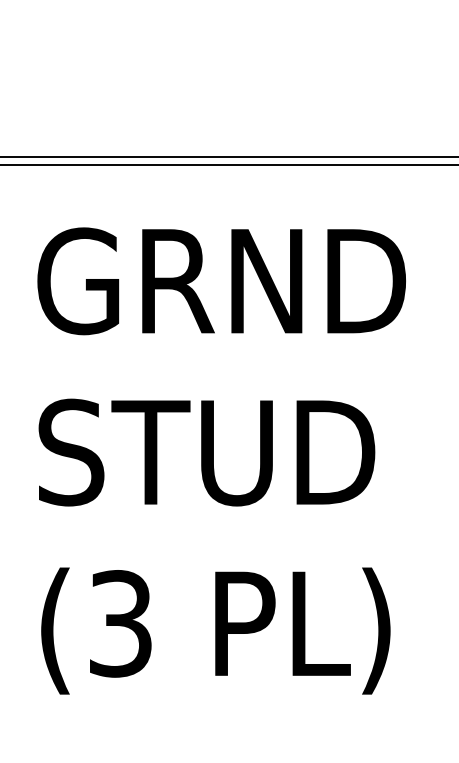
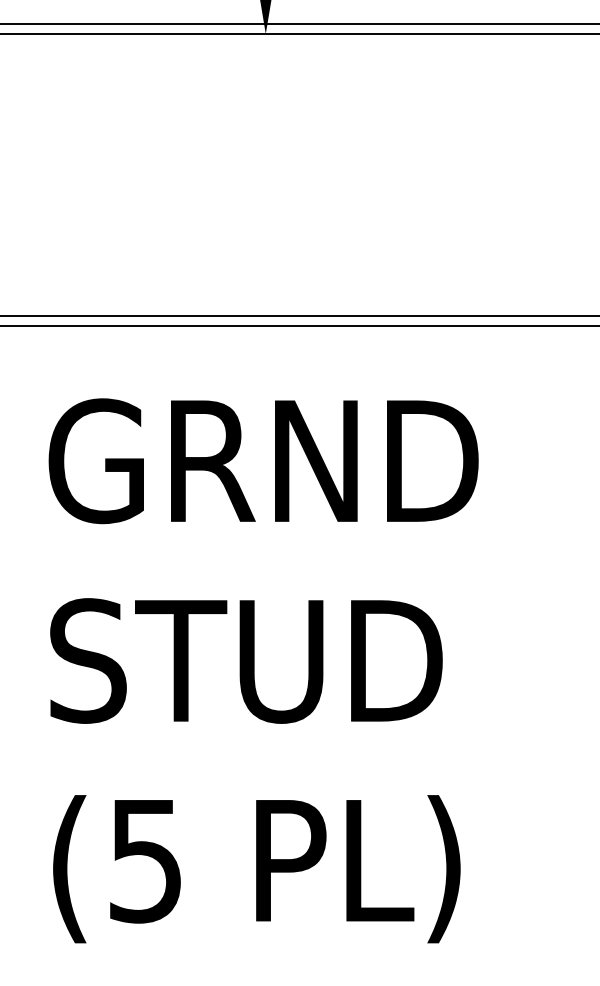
text: (120, 623) -> (145, 860), (3 -> (5

